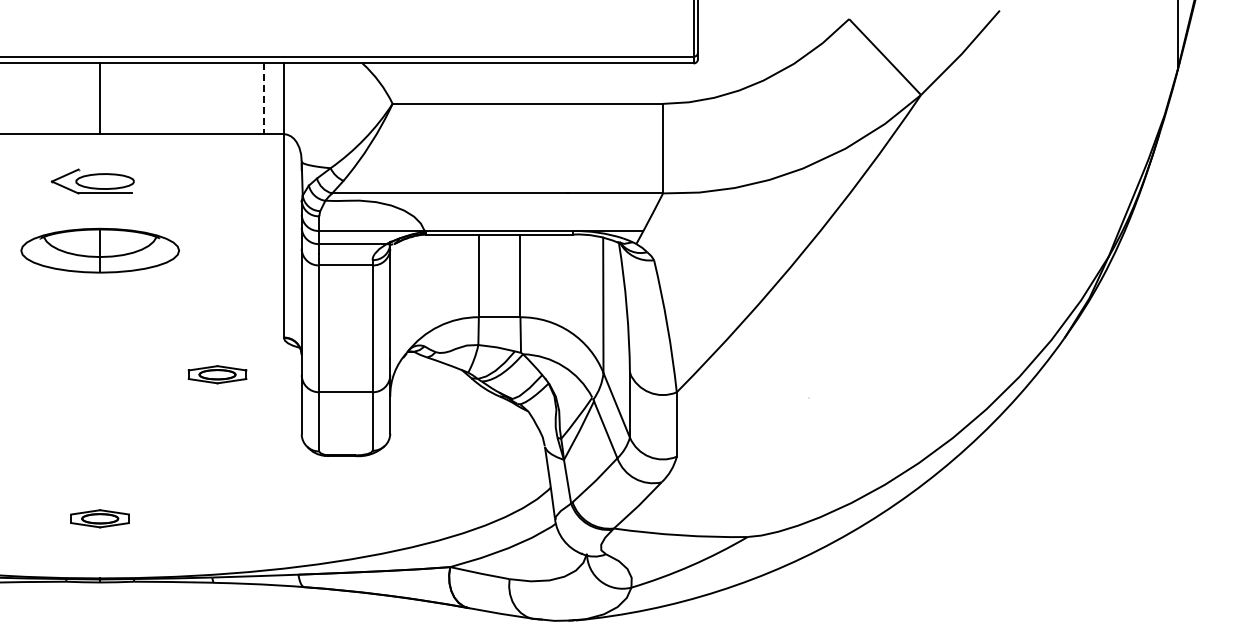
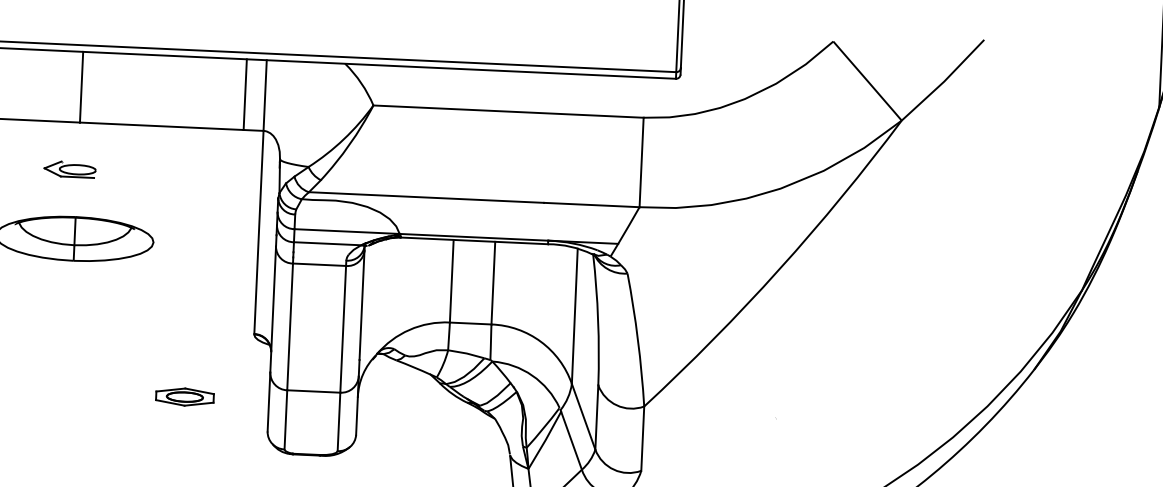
line: (264, 99) -> (245, 95), dashed -> solid
part: (91, 181) -> (69, 169), size x0.62
part: (217, 374) -> (184, 396), moved

